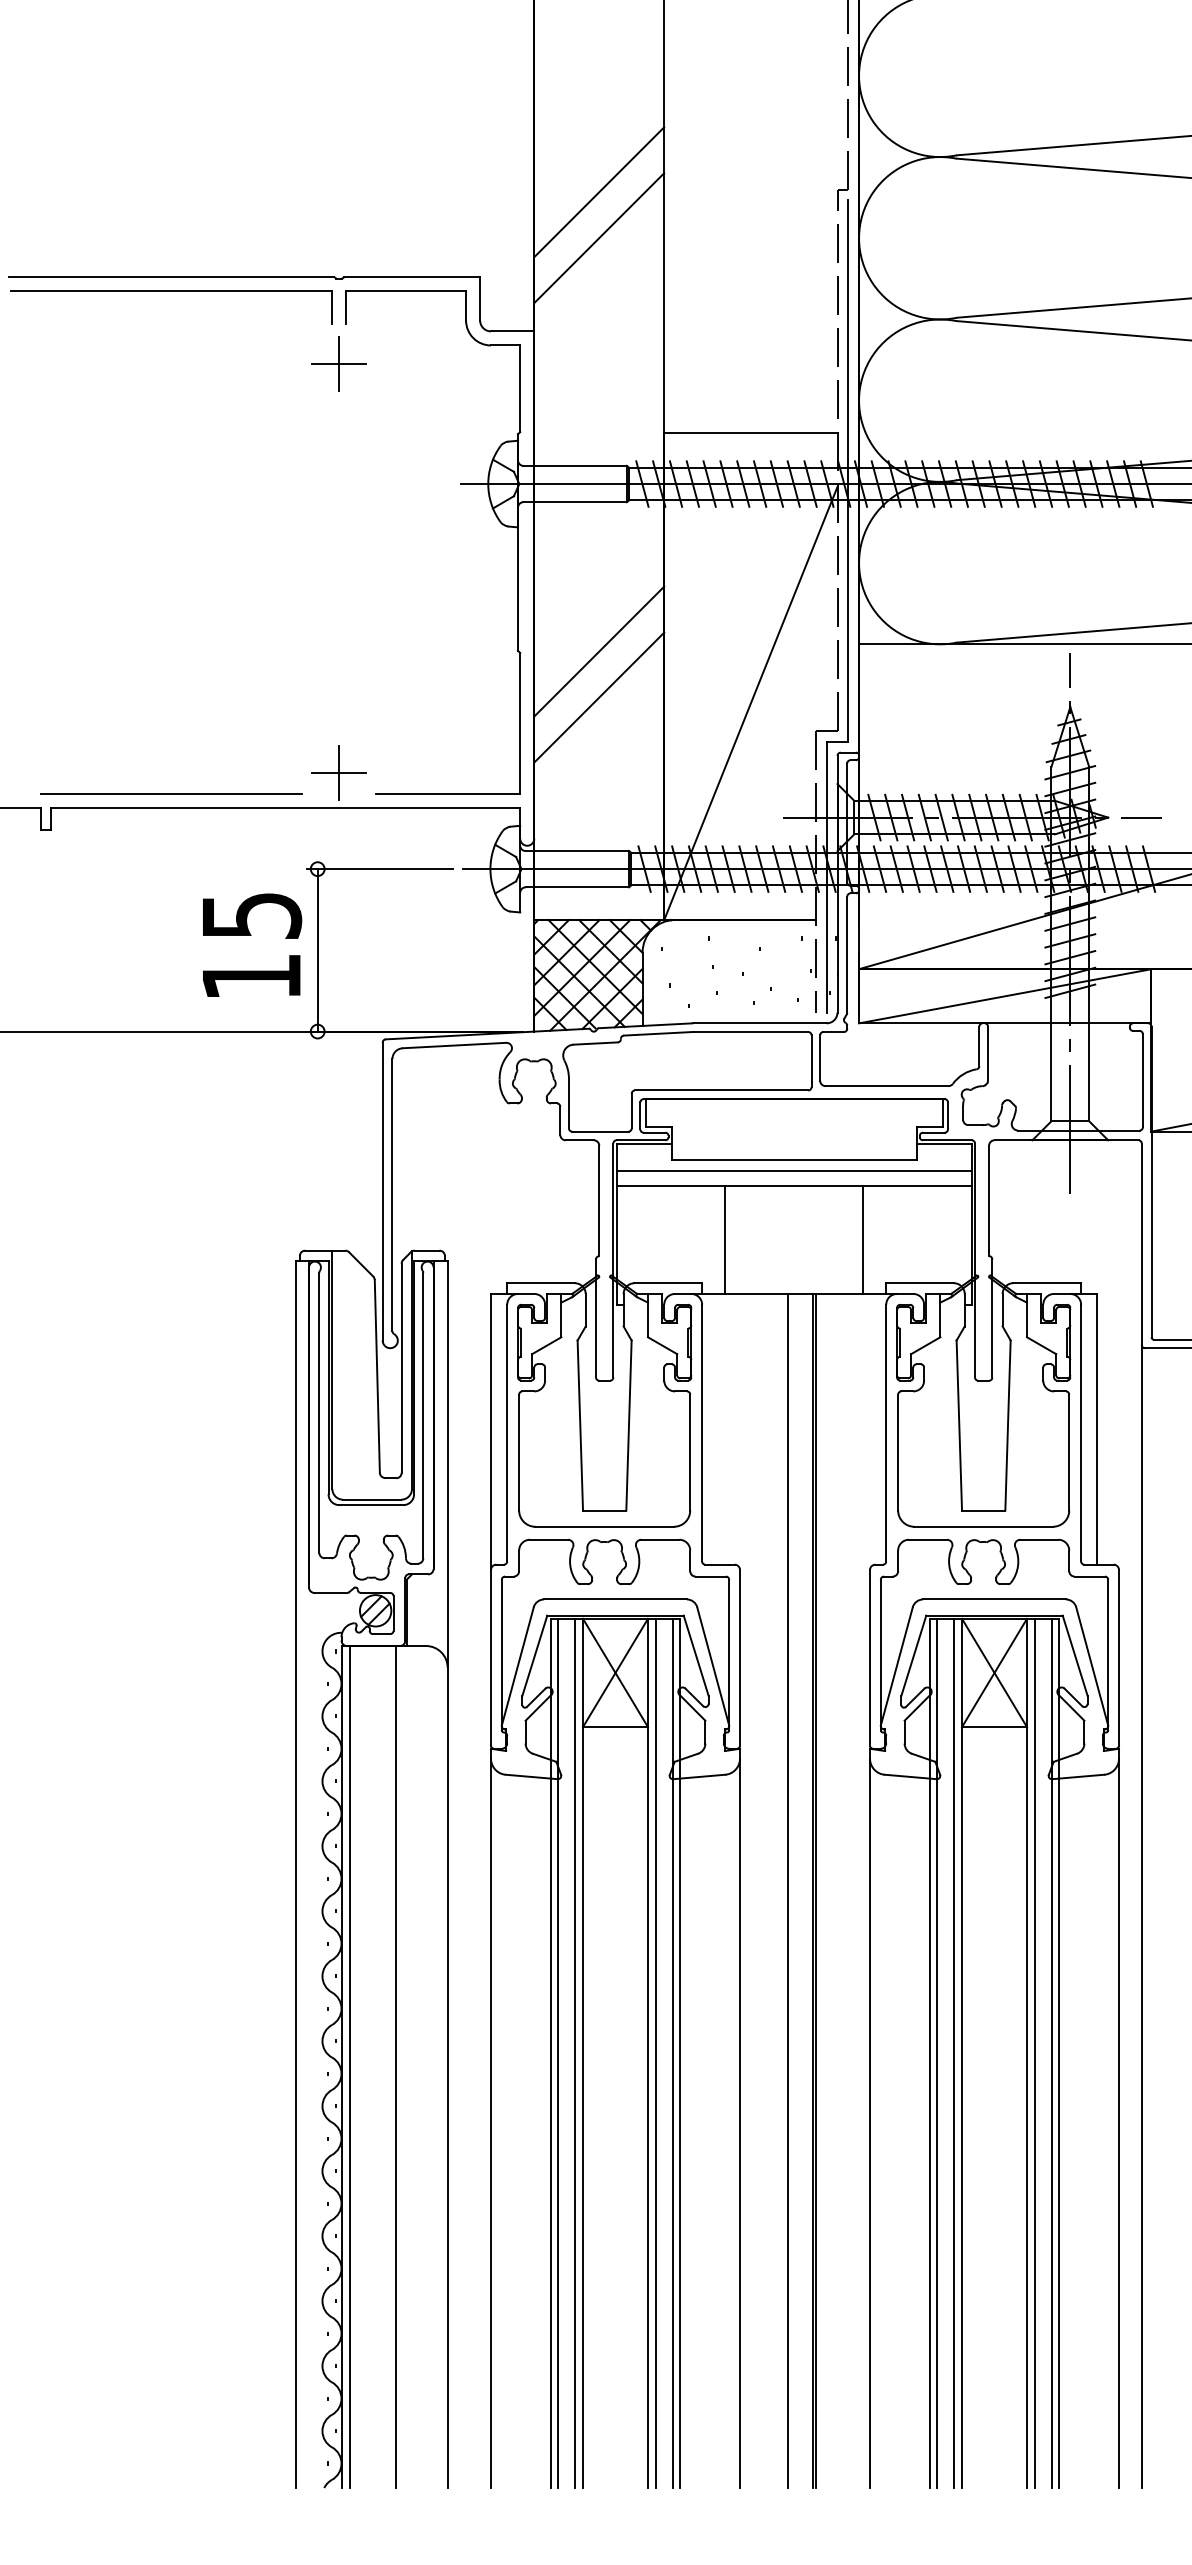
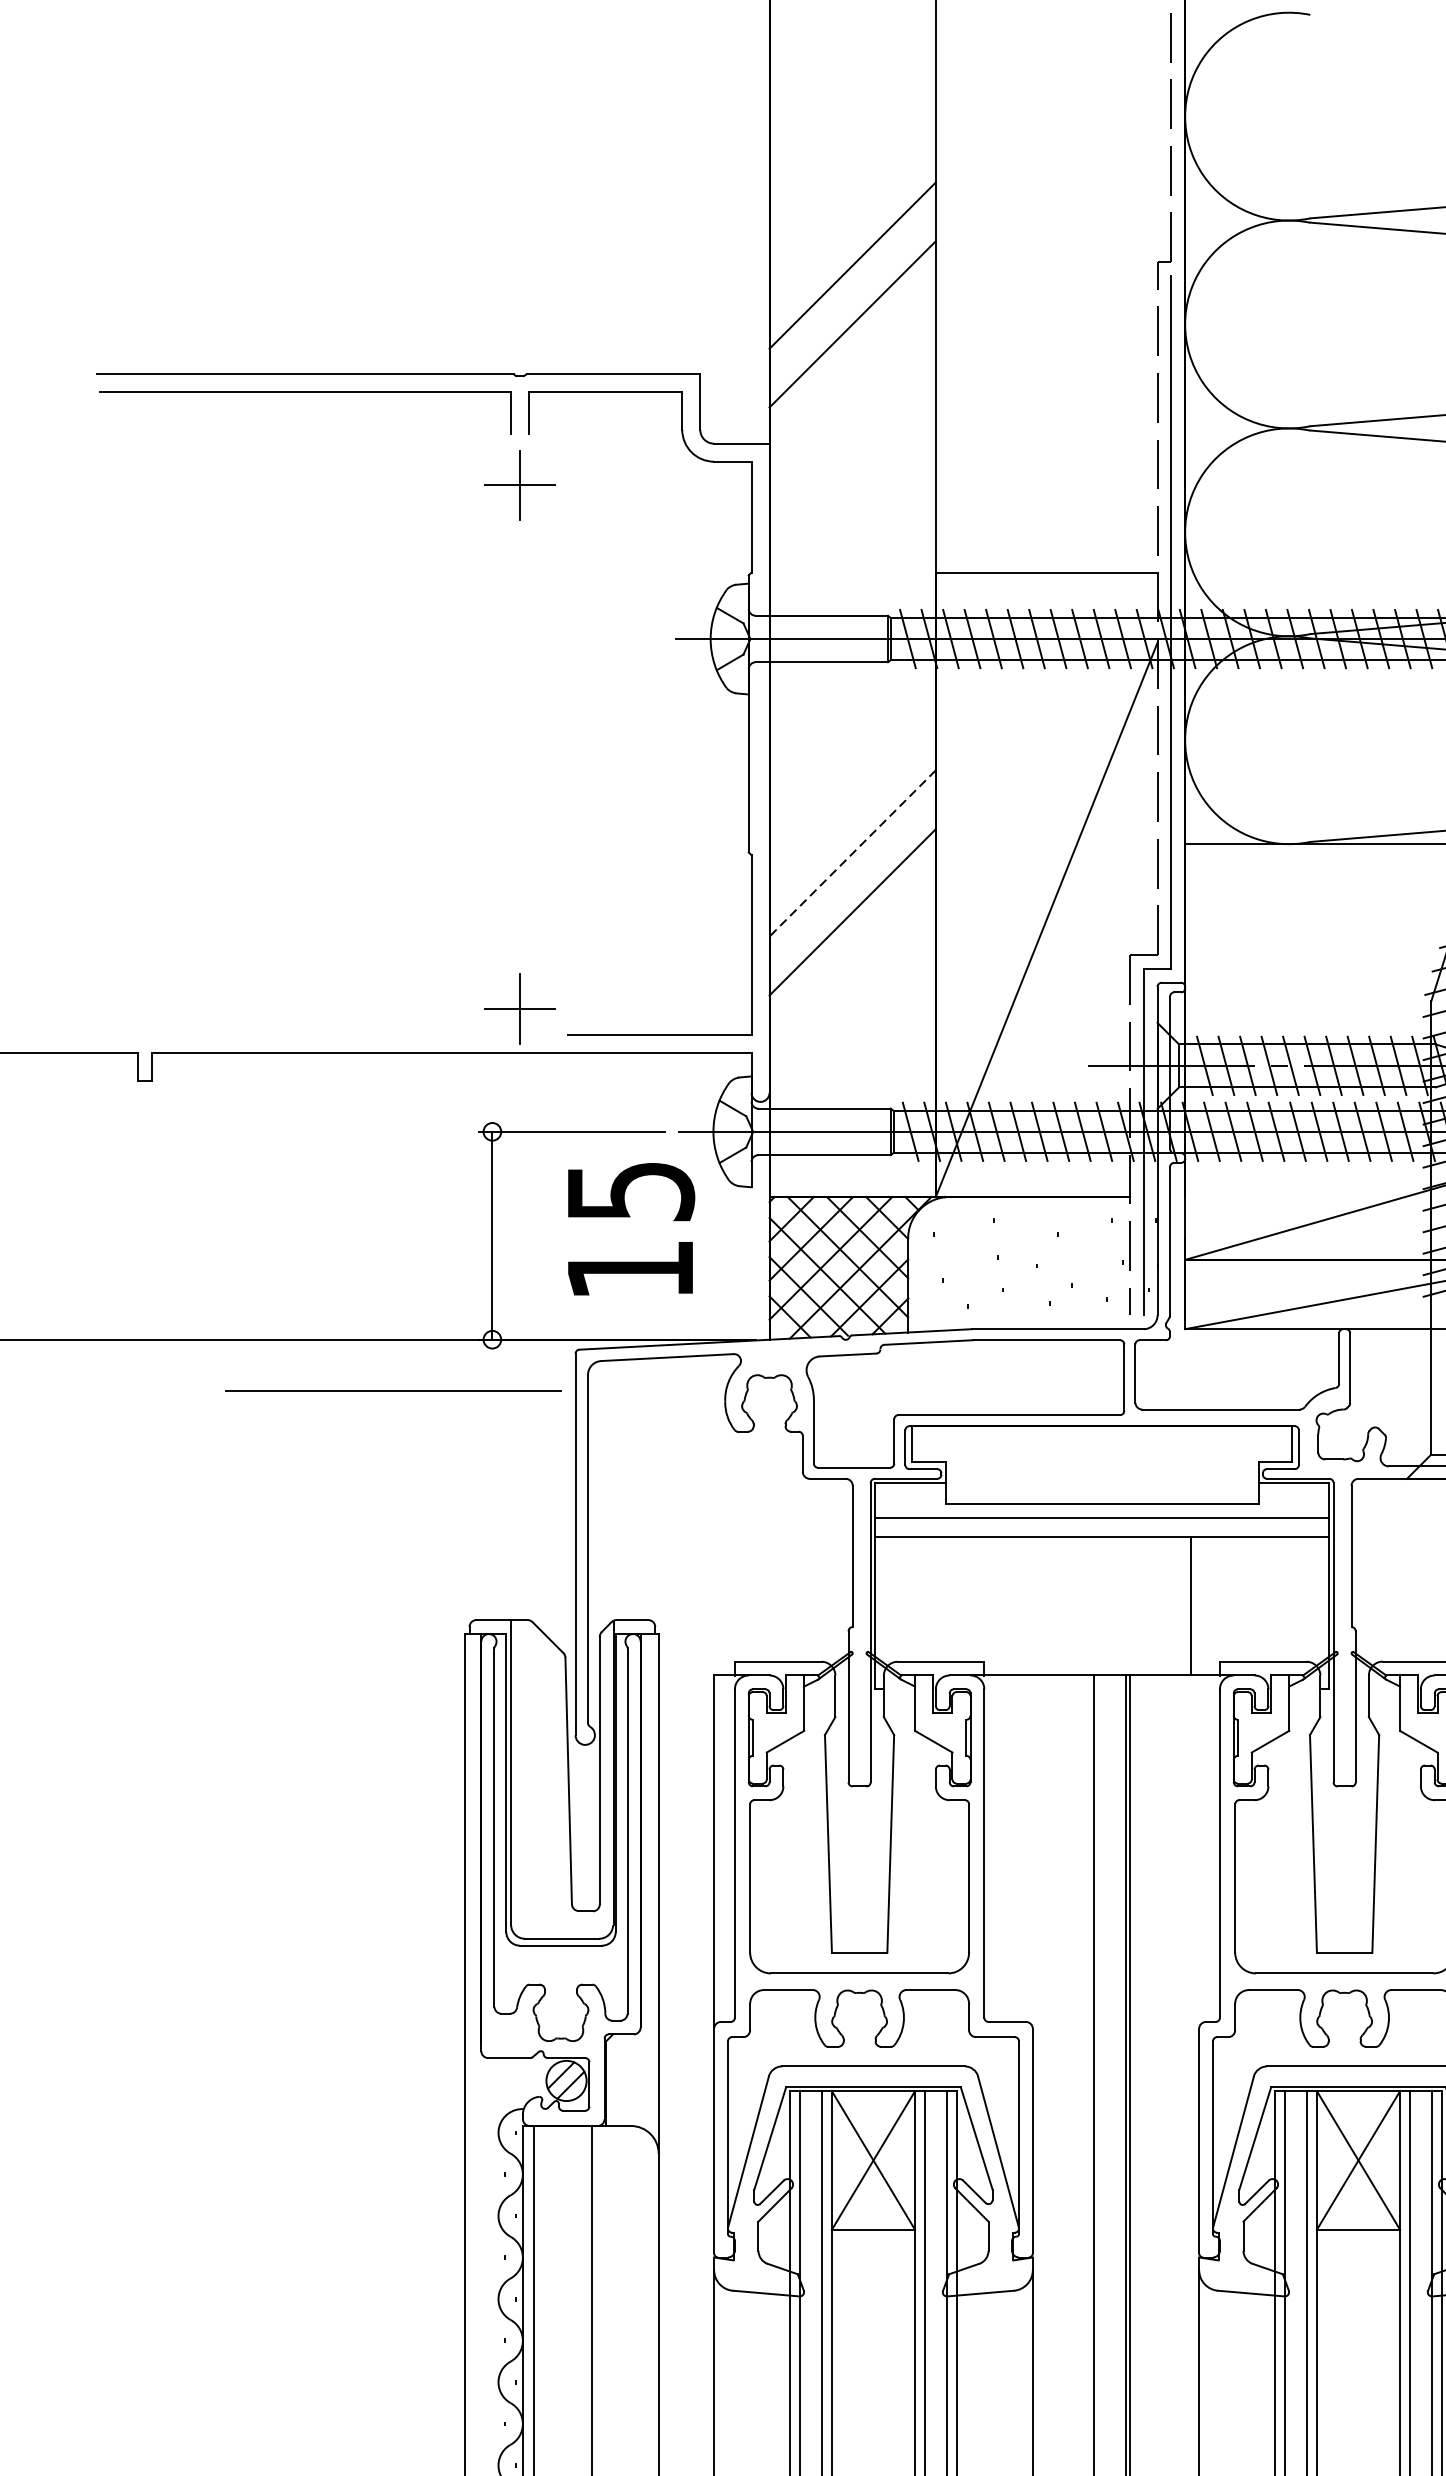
line: (599, 651) -> (853, 853), solid -> dashed
line: (171, 793) -> (393, 1390), moved
text: (252, 944) -> (631, 1228), moved
line: (724, 1239) -> (1012, 1605), removed

